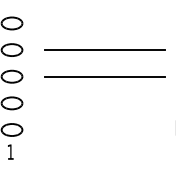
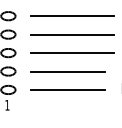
line: (104, 23) -> (72, 16), added
line: (98, 103) -> (68, 71), added
line: (98, 129) -> (68, 89), added

